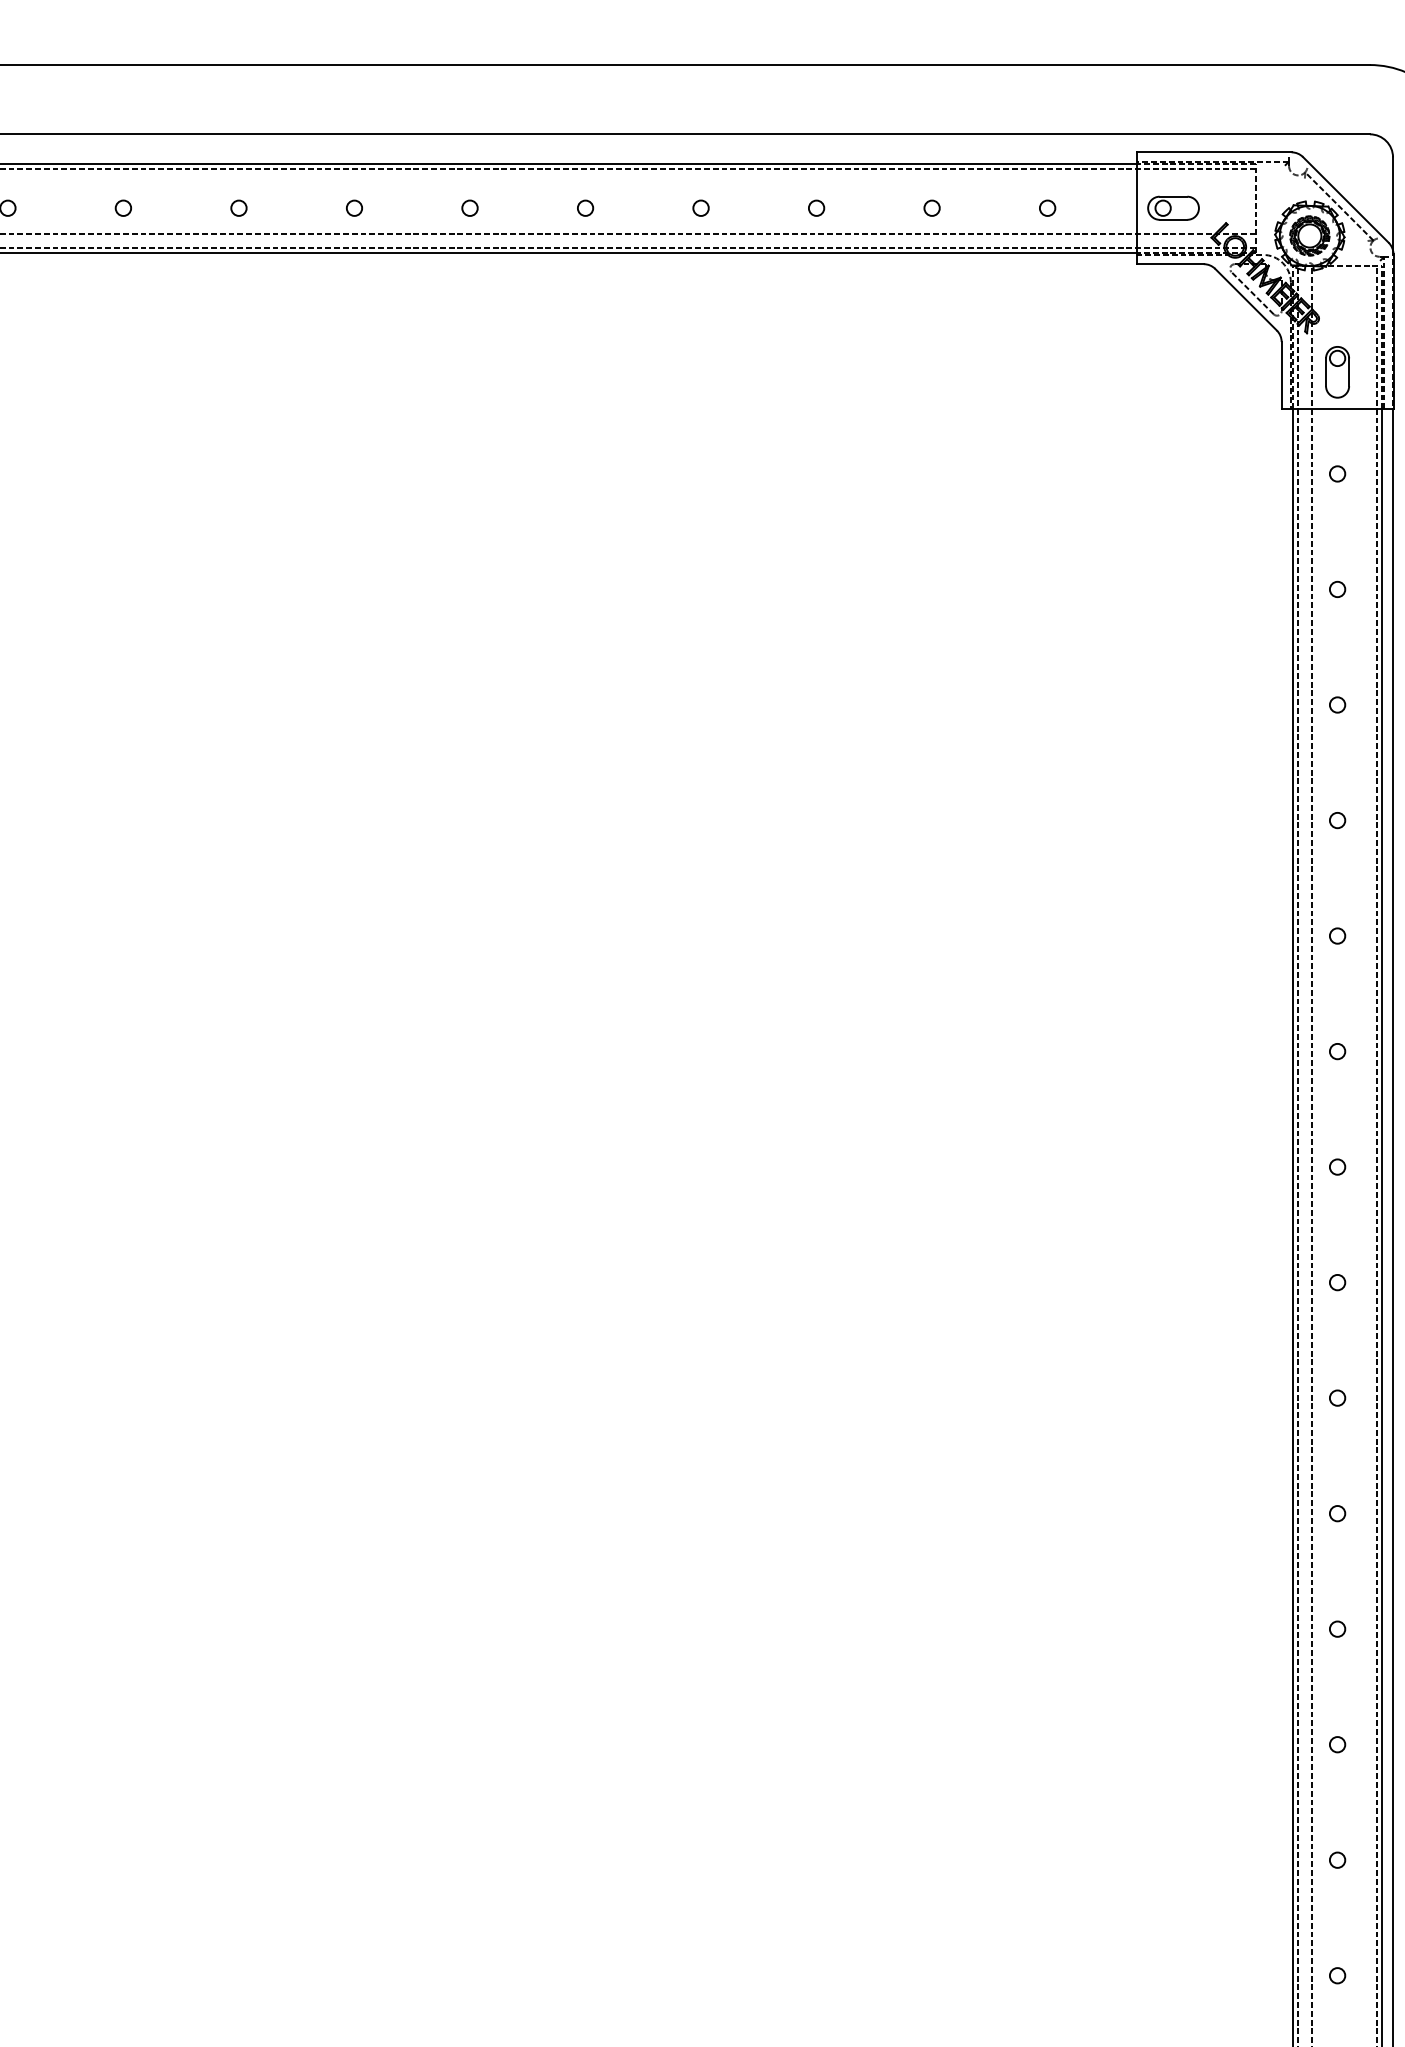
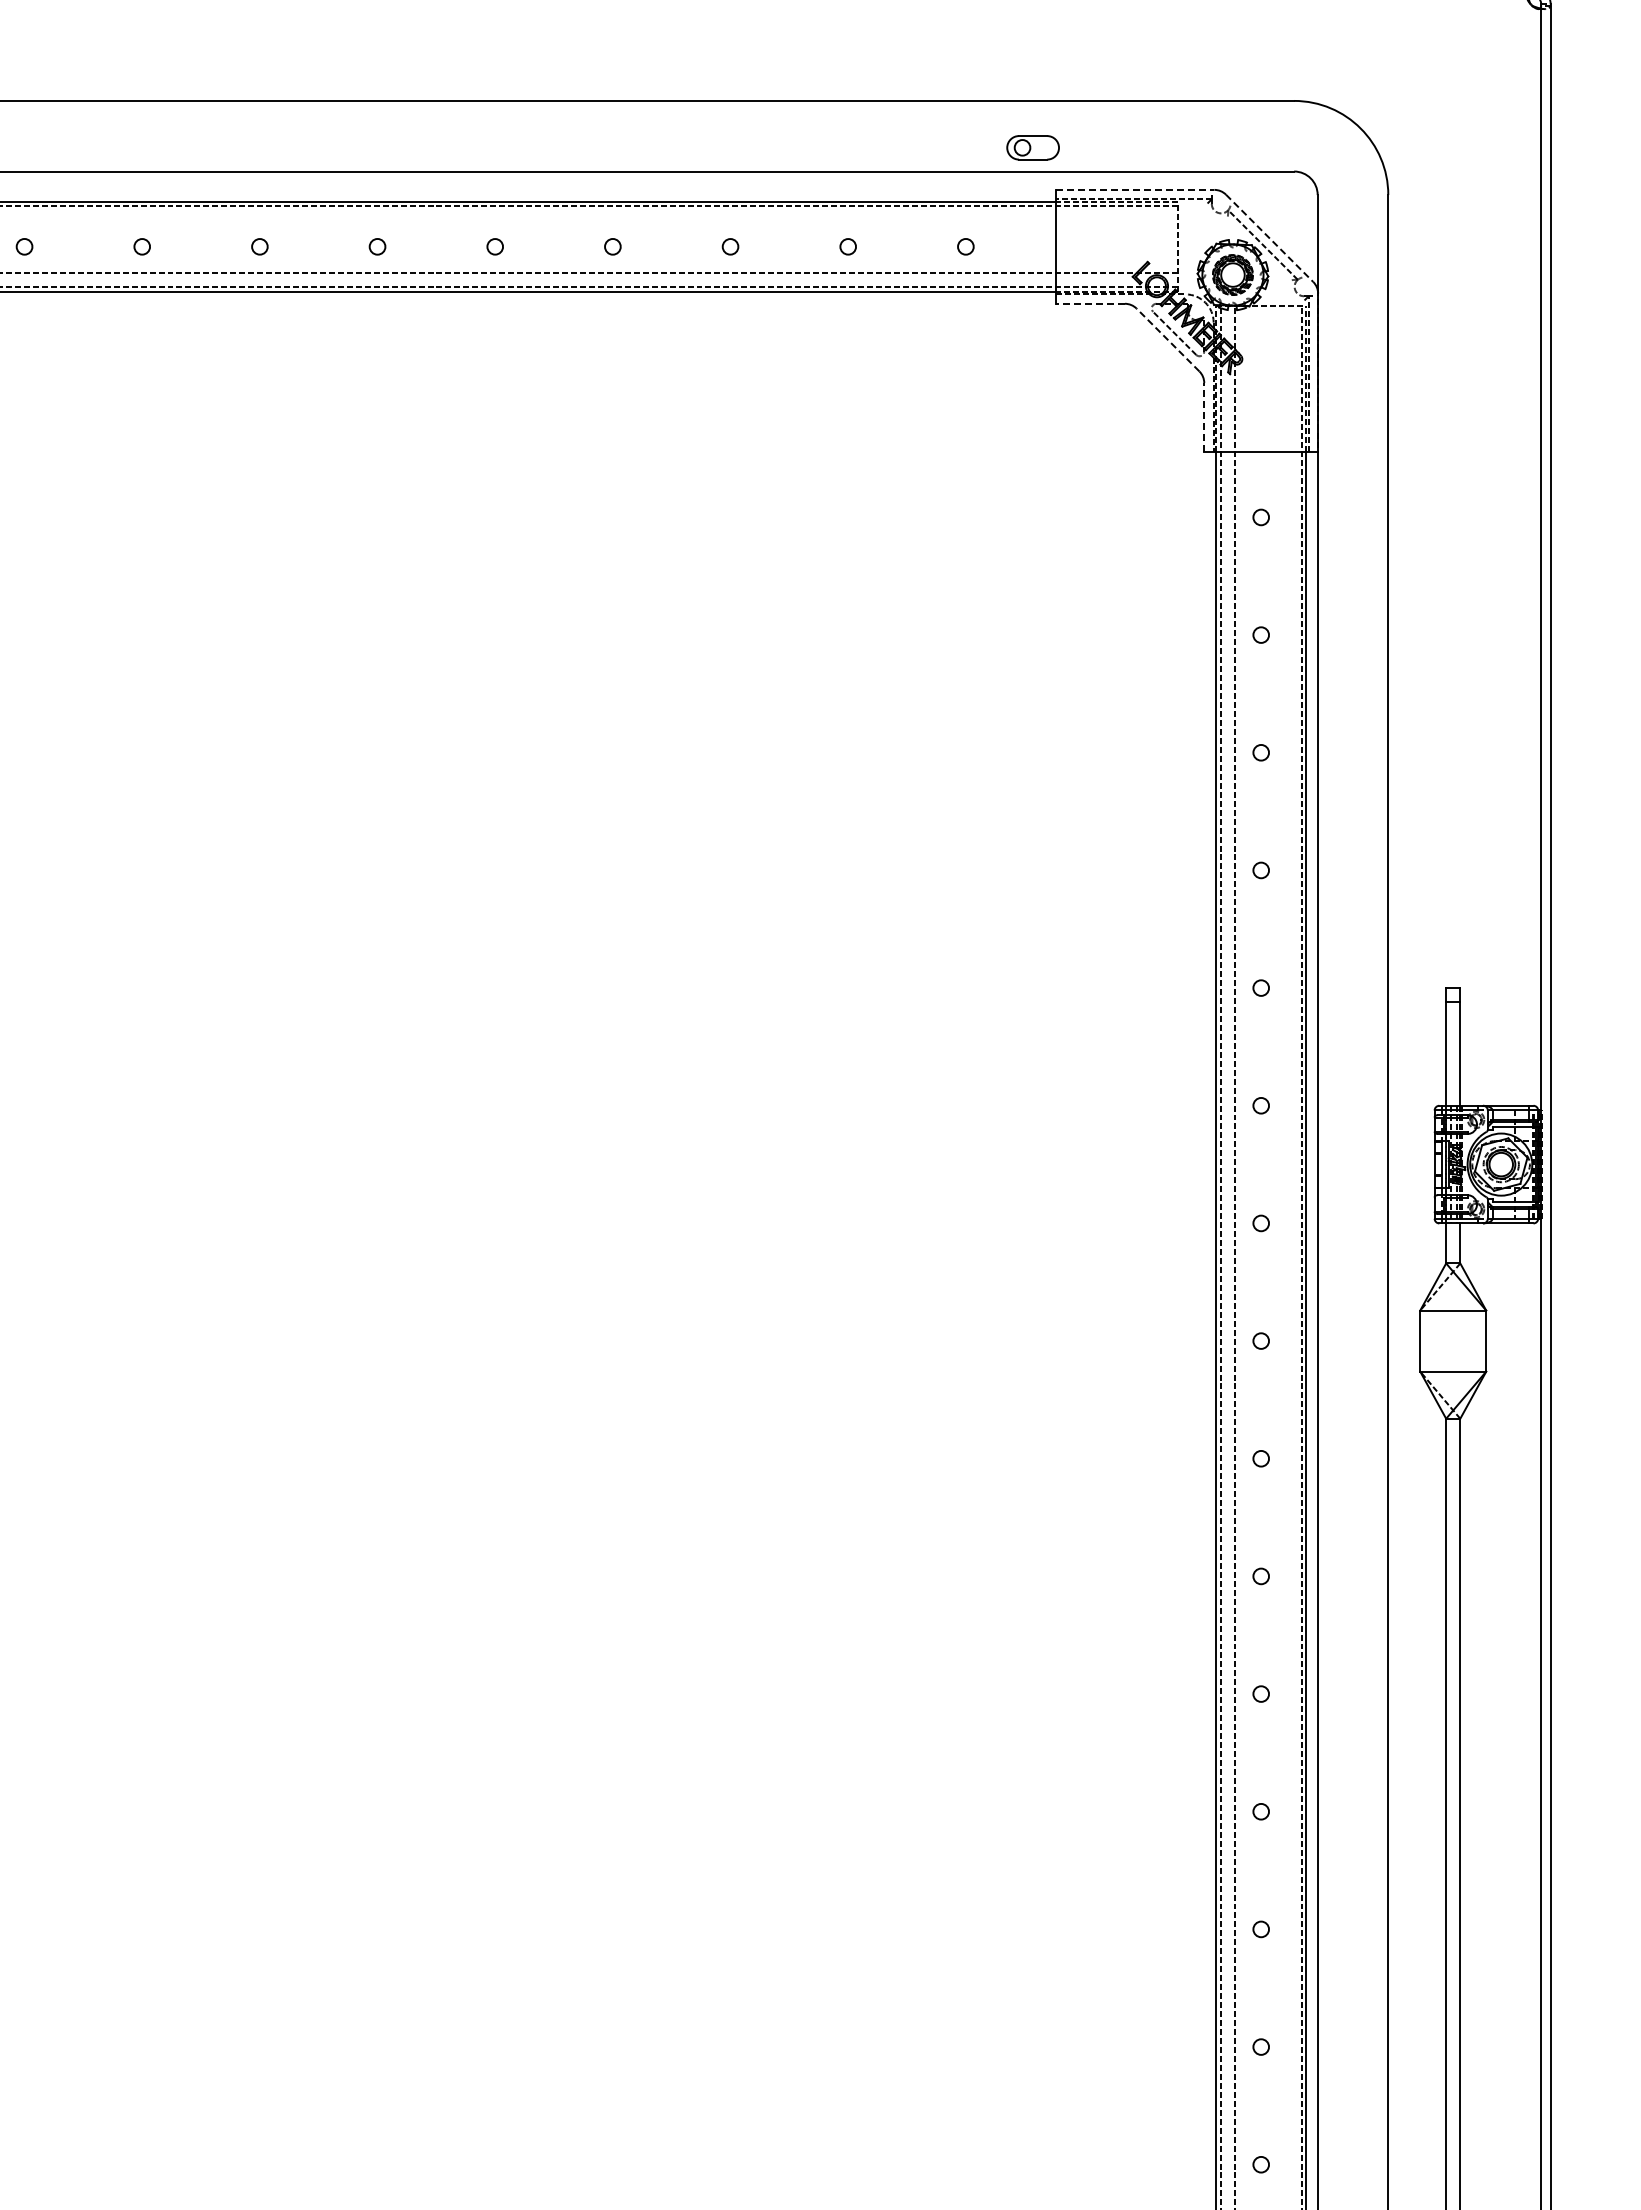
line: (1214, 151) -> (1135, 189), solid -> dashed
line: (1345, 200) -> (1269, 238), solid -> dashed
part: (1172, 207) -> (1032, 147), moved
line: (1169, 263) -> (1090, 303), solid -> dashed
line: (1245, 299) -> (1167, 339), solid -> dashed
part: (1336, 371) -> (1260, 413), removed
line: (1281, 374) -> (1204, 416), solid -> dashed

